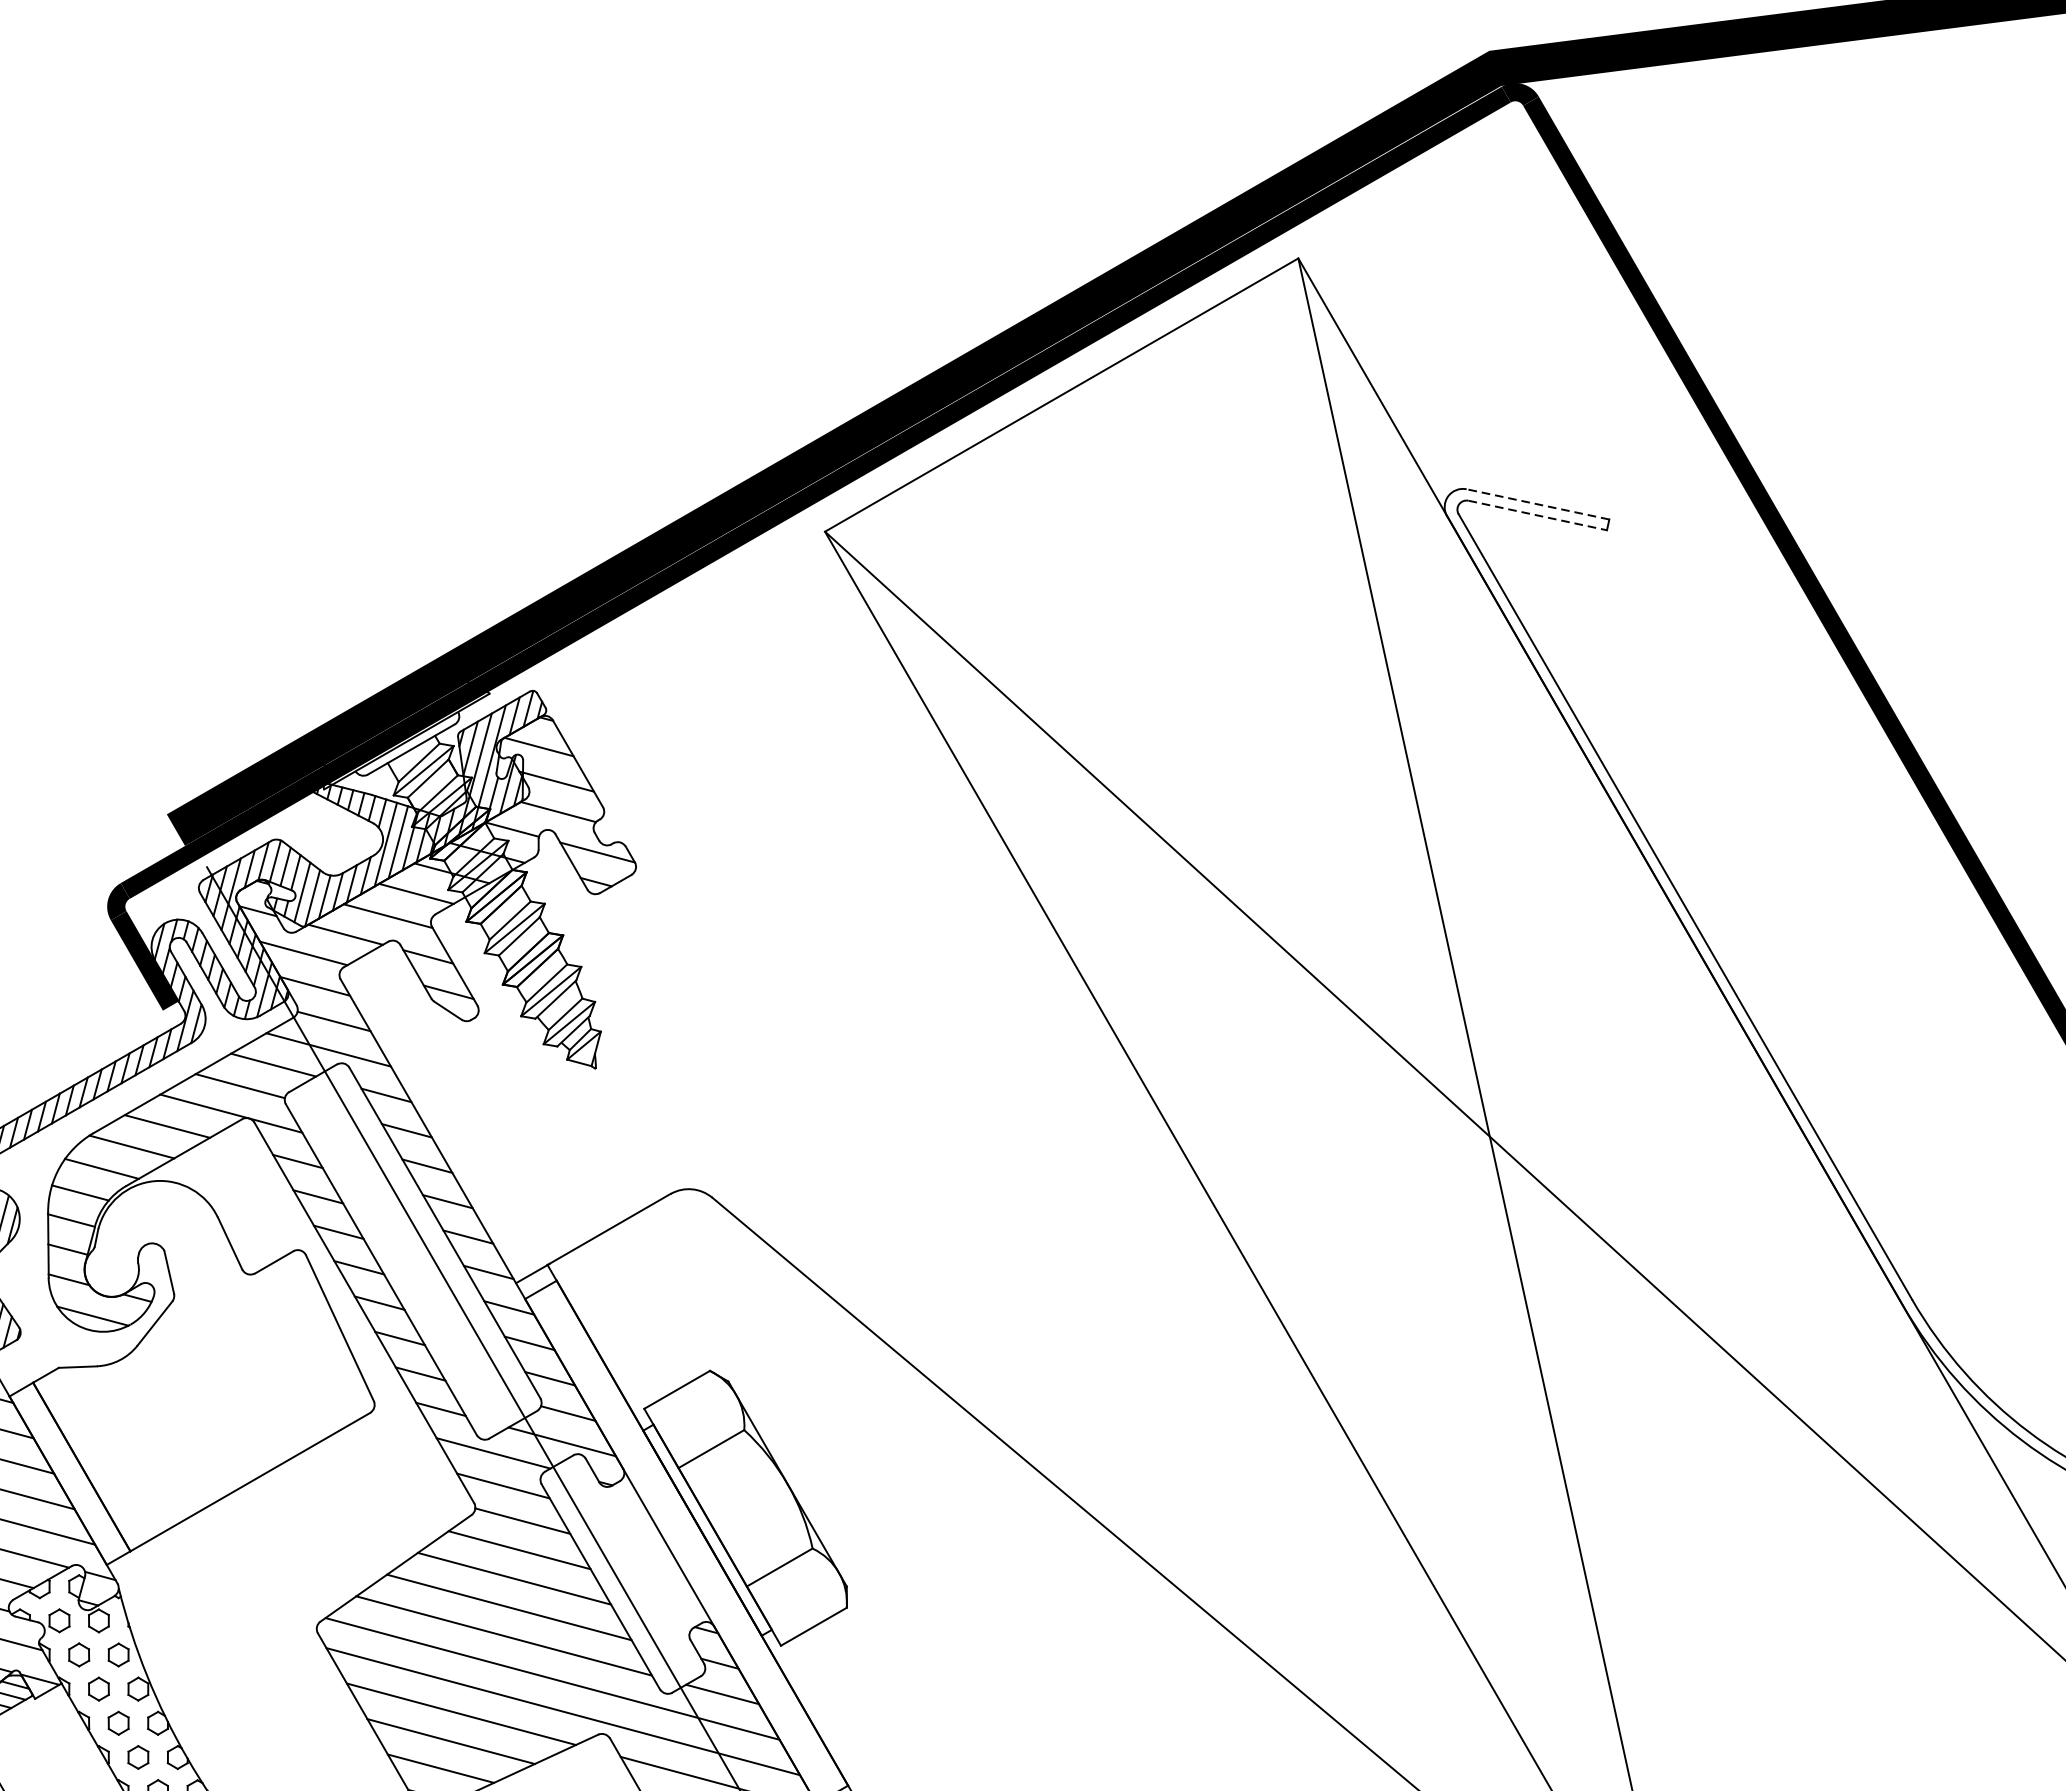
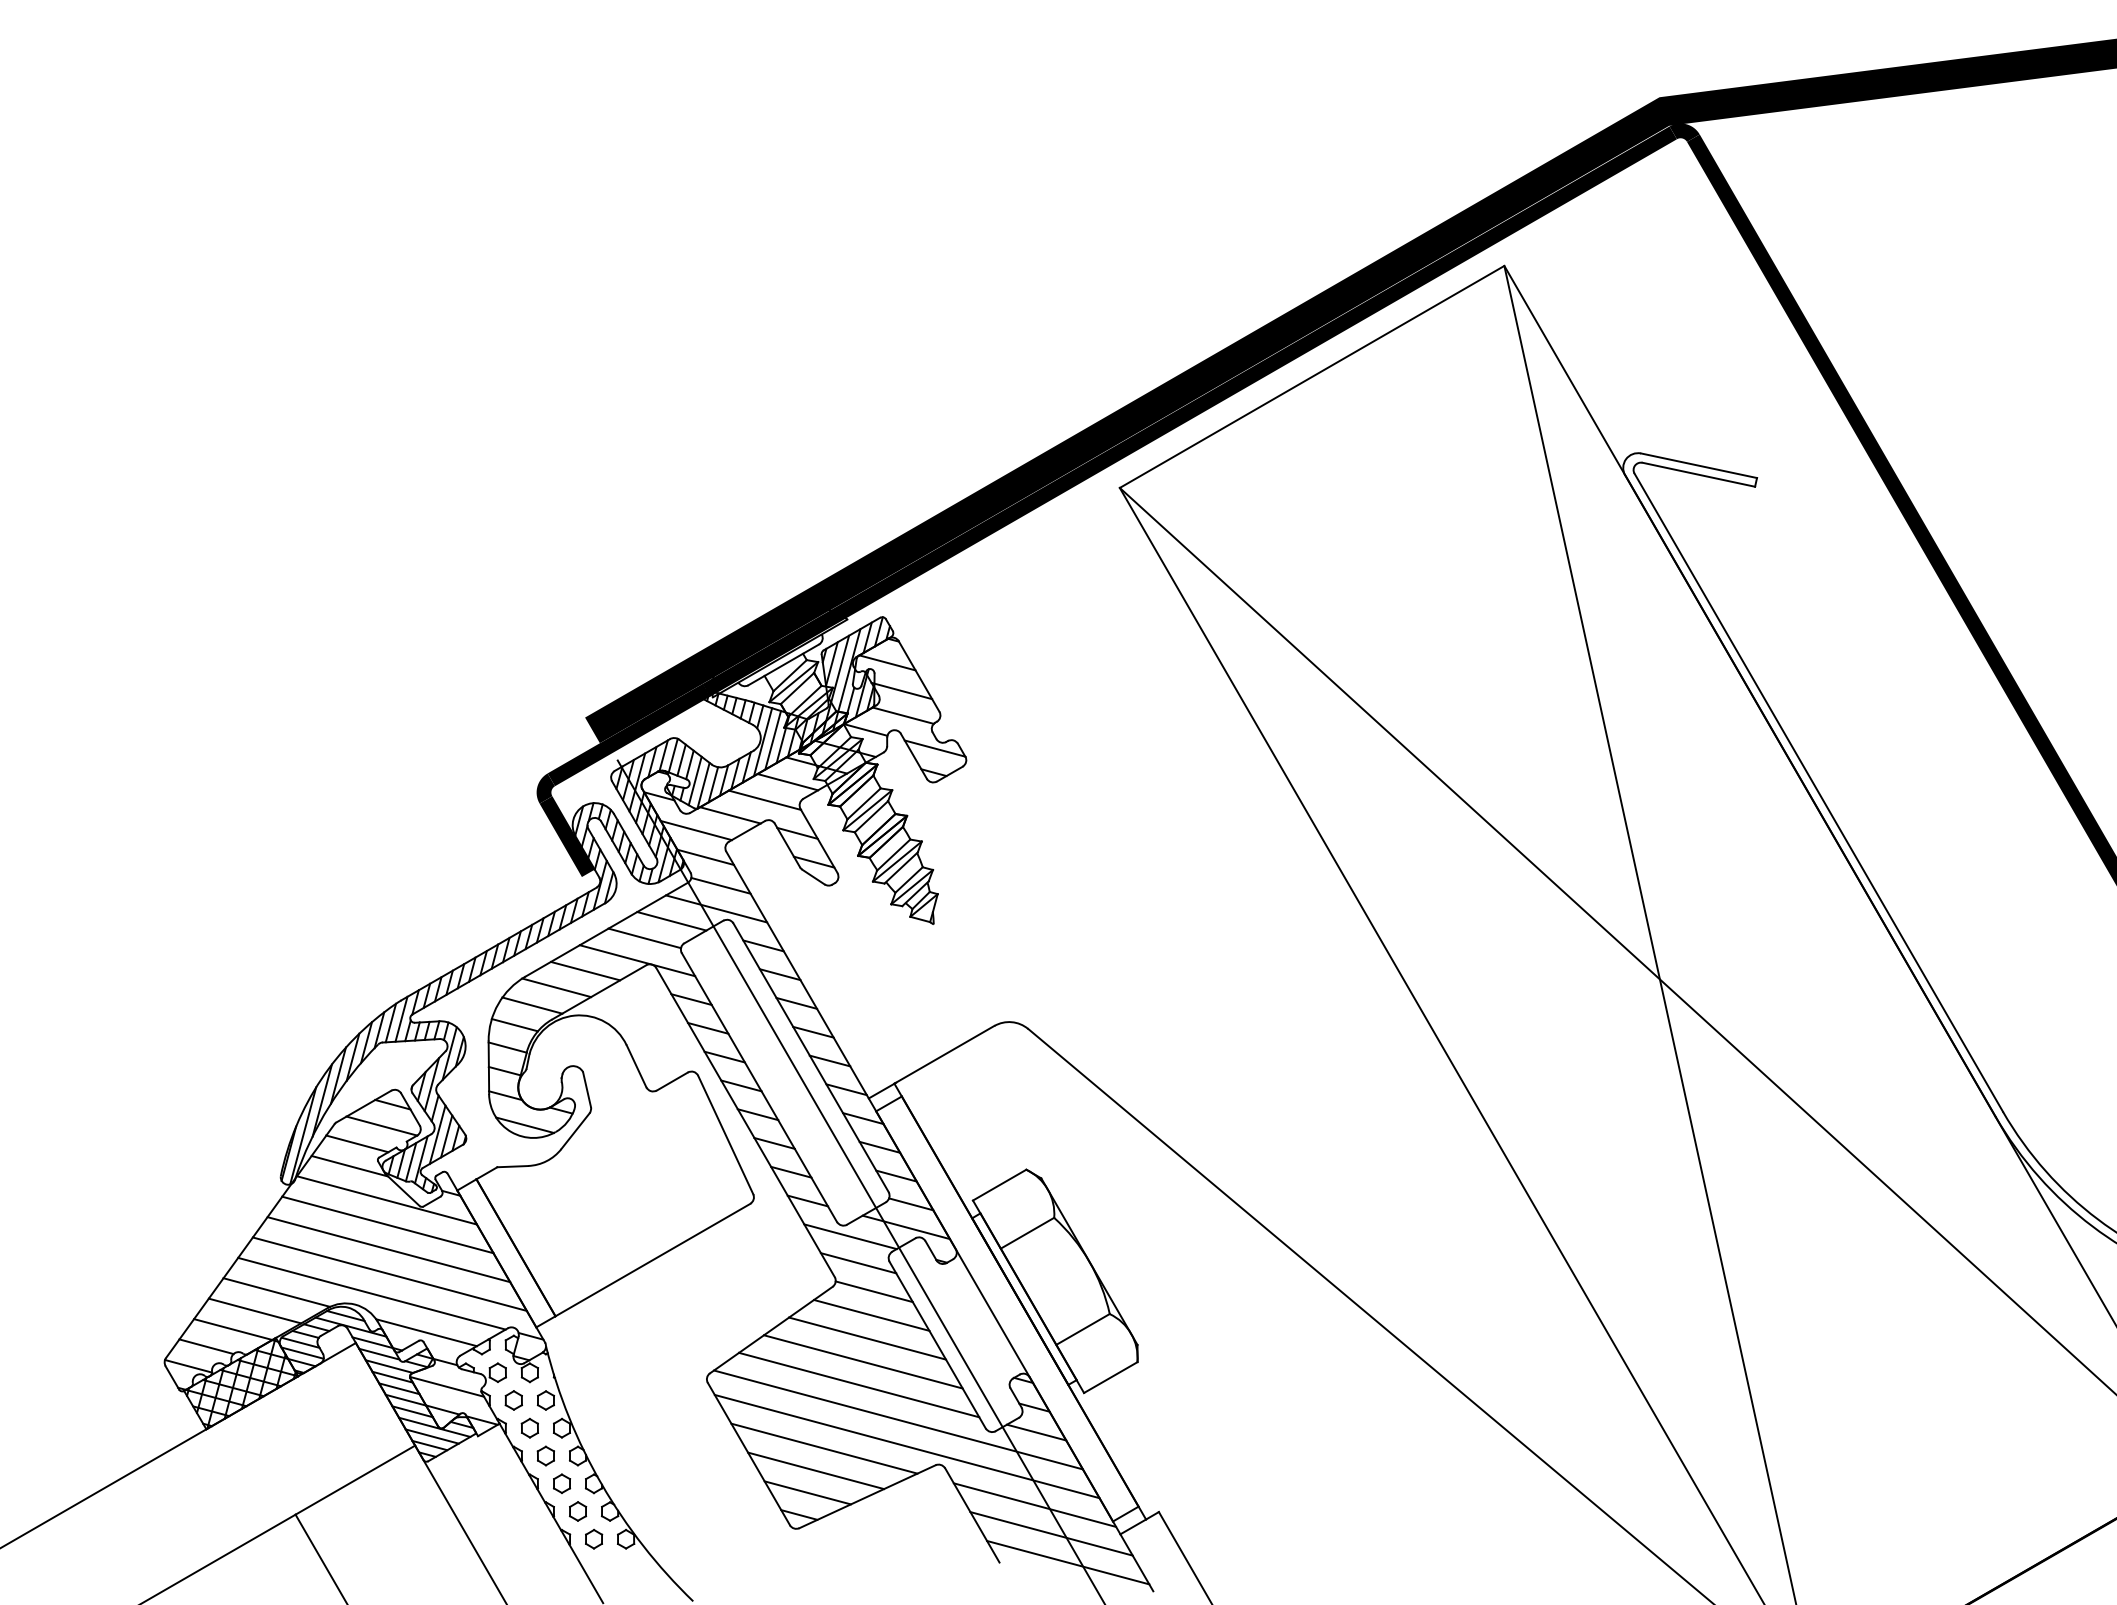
line: (1537, 504) -> (1698, 465), dashed -> solid
line: (1537, 515) -> (1698, 474), dashed -> solid

